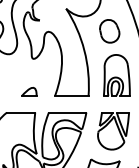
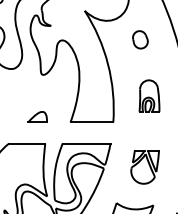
part: (109, 31) -> (140, 39), size x0.6
part: (116, 74) -> (149, 95), size x0.6
part: (112, 131) -> (144, 167), size x0.7

